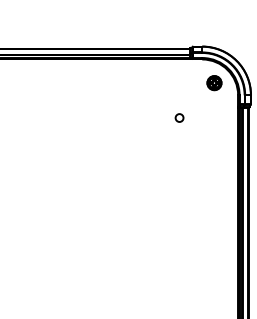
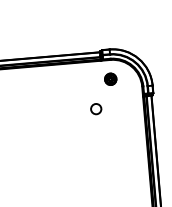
part: (214, 83) -> (110, 79), moved
circle: (179, 117) -> (96, 108), size x1.6

